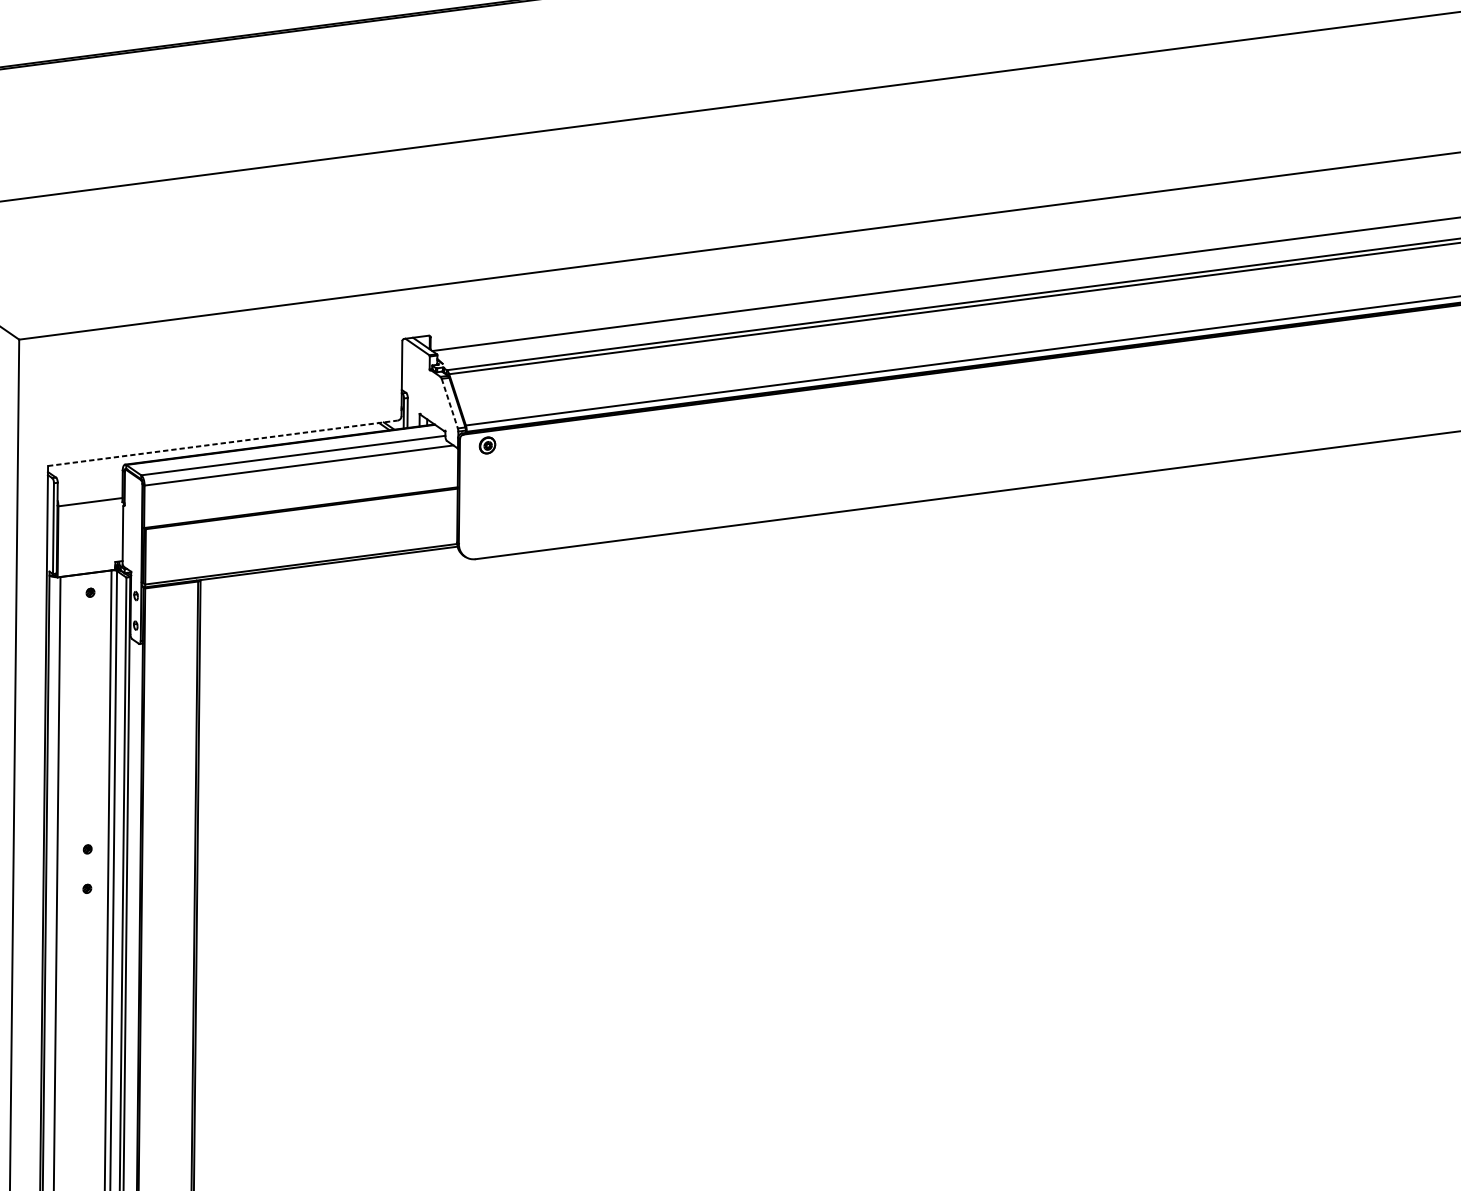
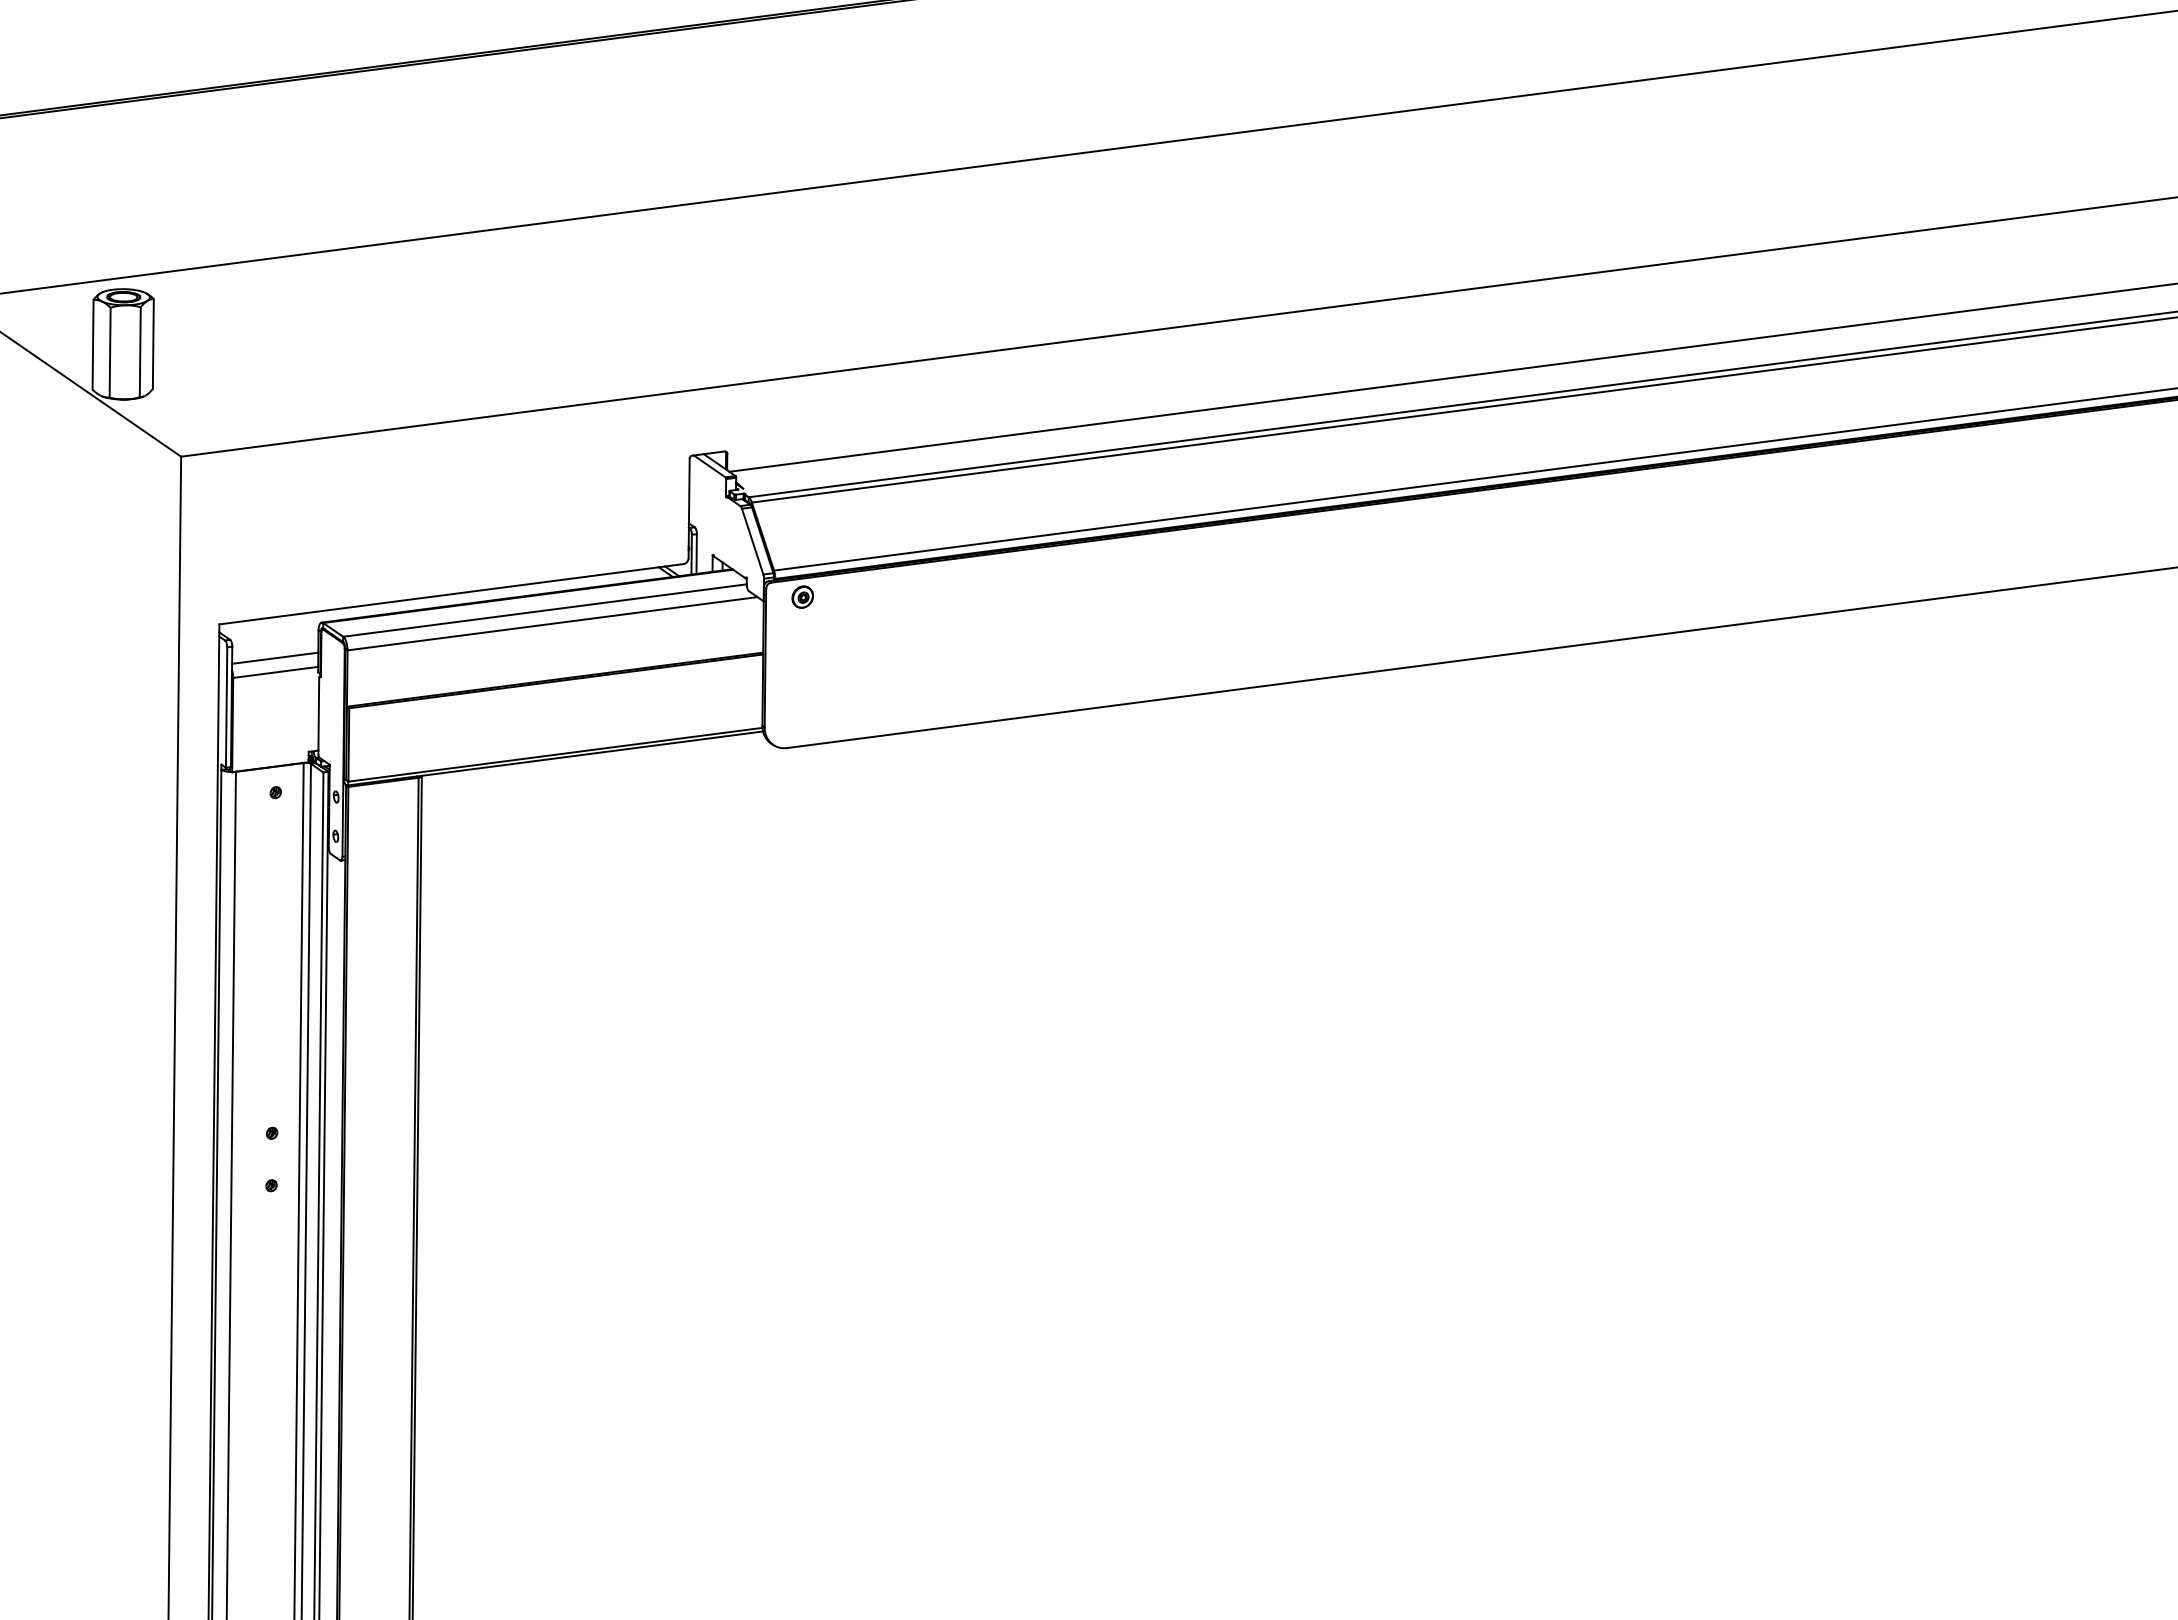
line: (449, 403) -> (752, 541), dashed -> solid
line: (222, 443) -> (451, 594), dashed -> solid
line: (90, 490) -> (275, 657), added

